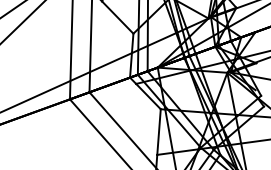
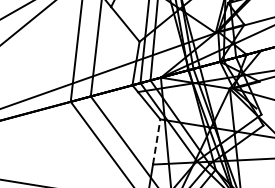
line: (158, 131) -> (156, 141), solid -> dashed

